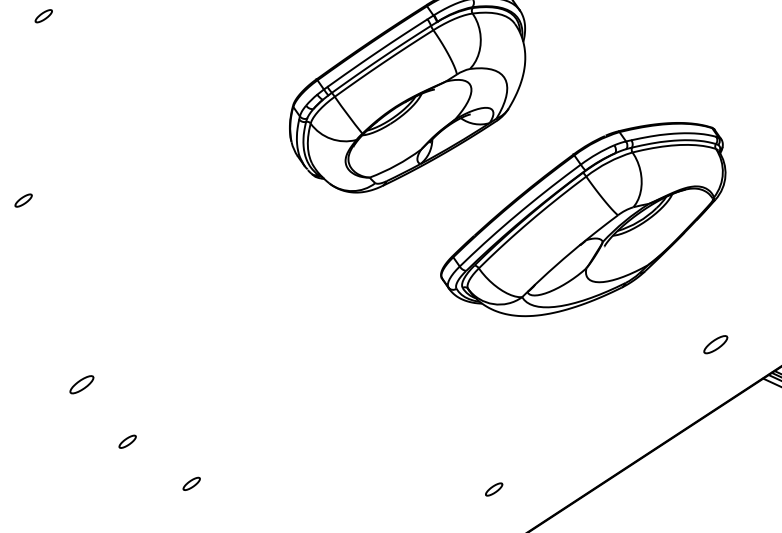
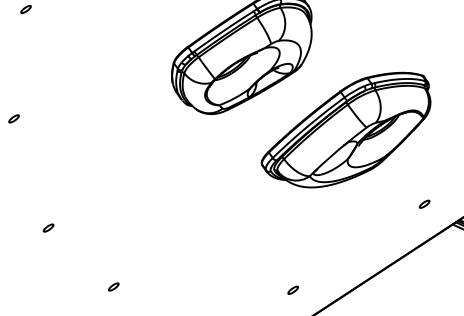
part: (715, 343) -> (424, 203), size x0.71
part: (81, 383) -> (48, 227), size x0.71
part: (127, 440) -> (75, 261), removed

